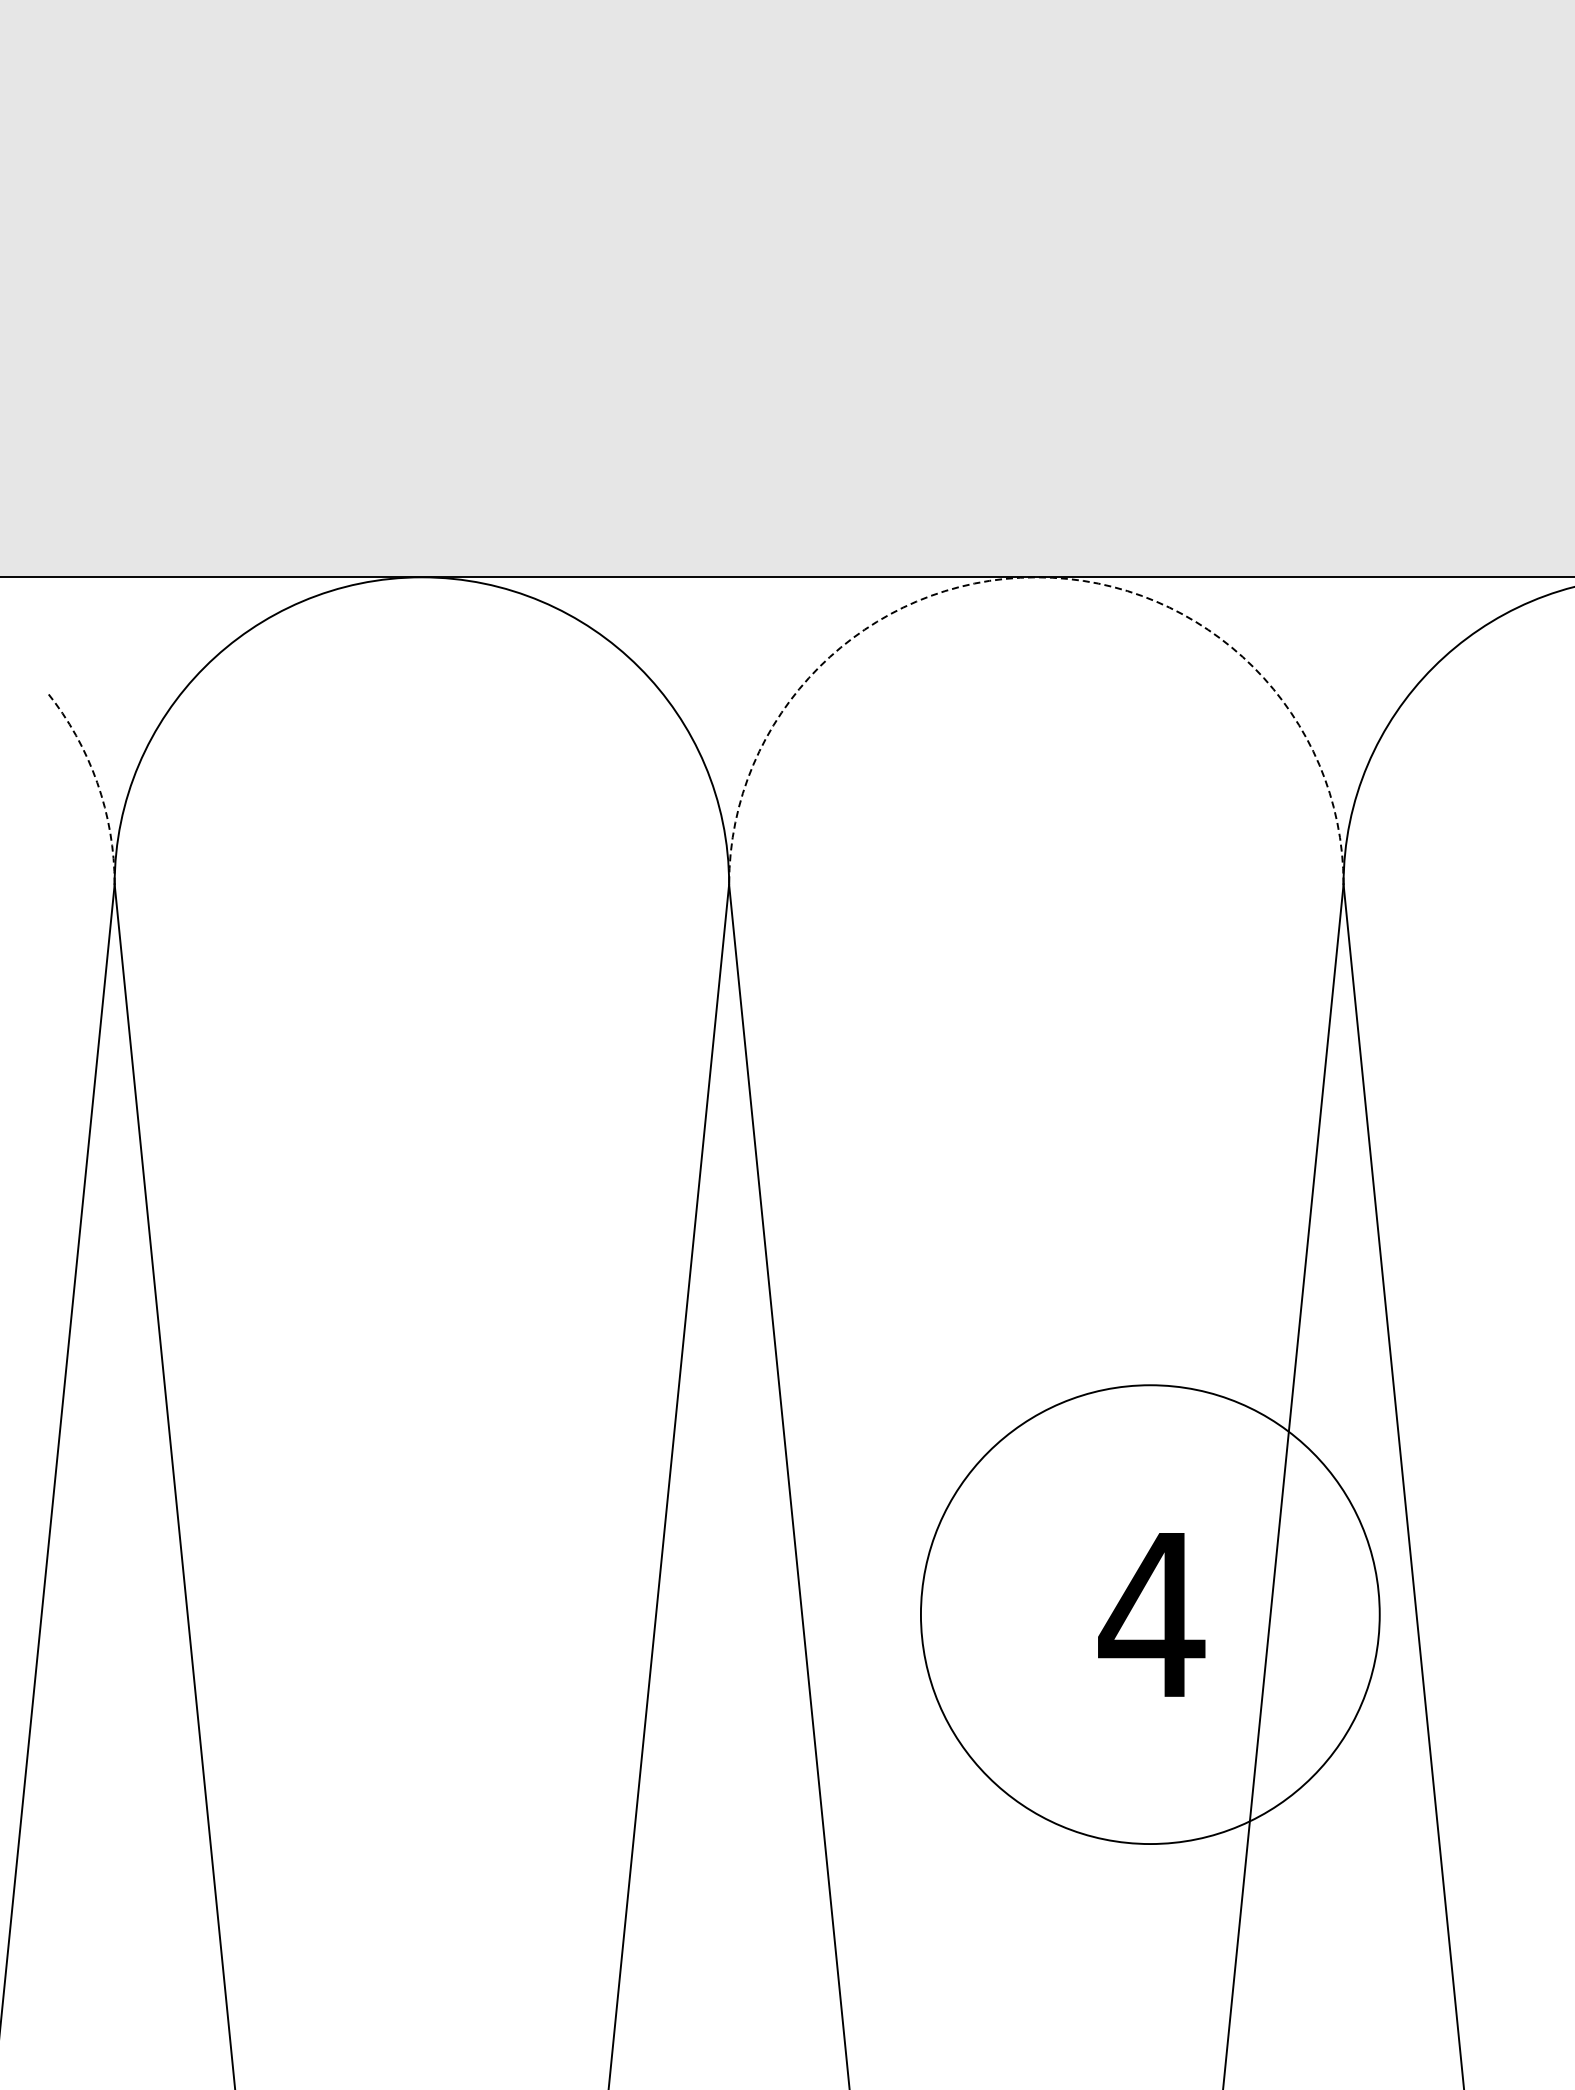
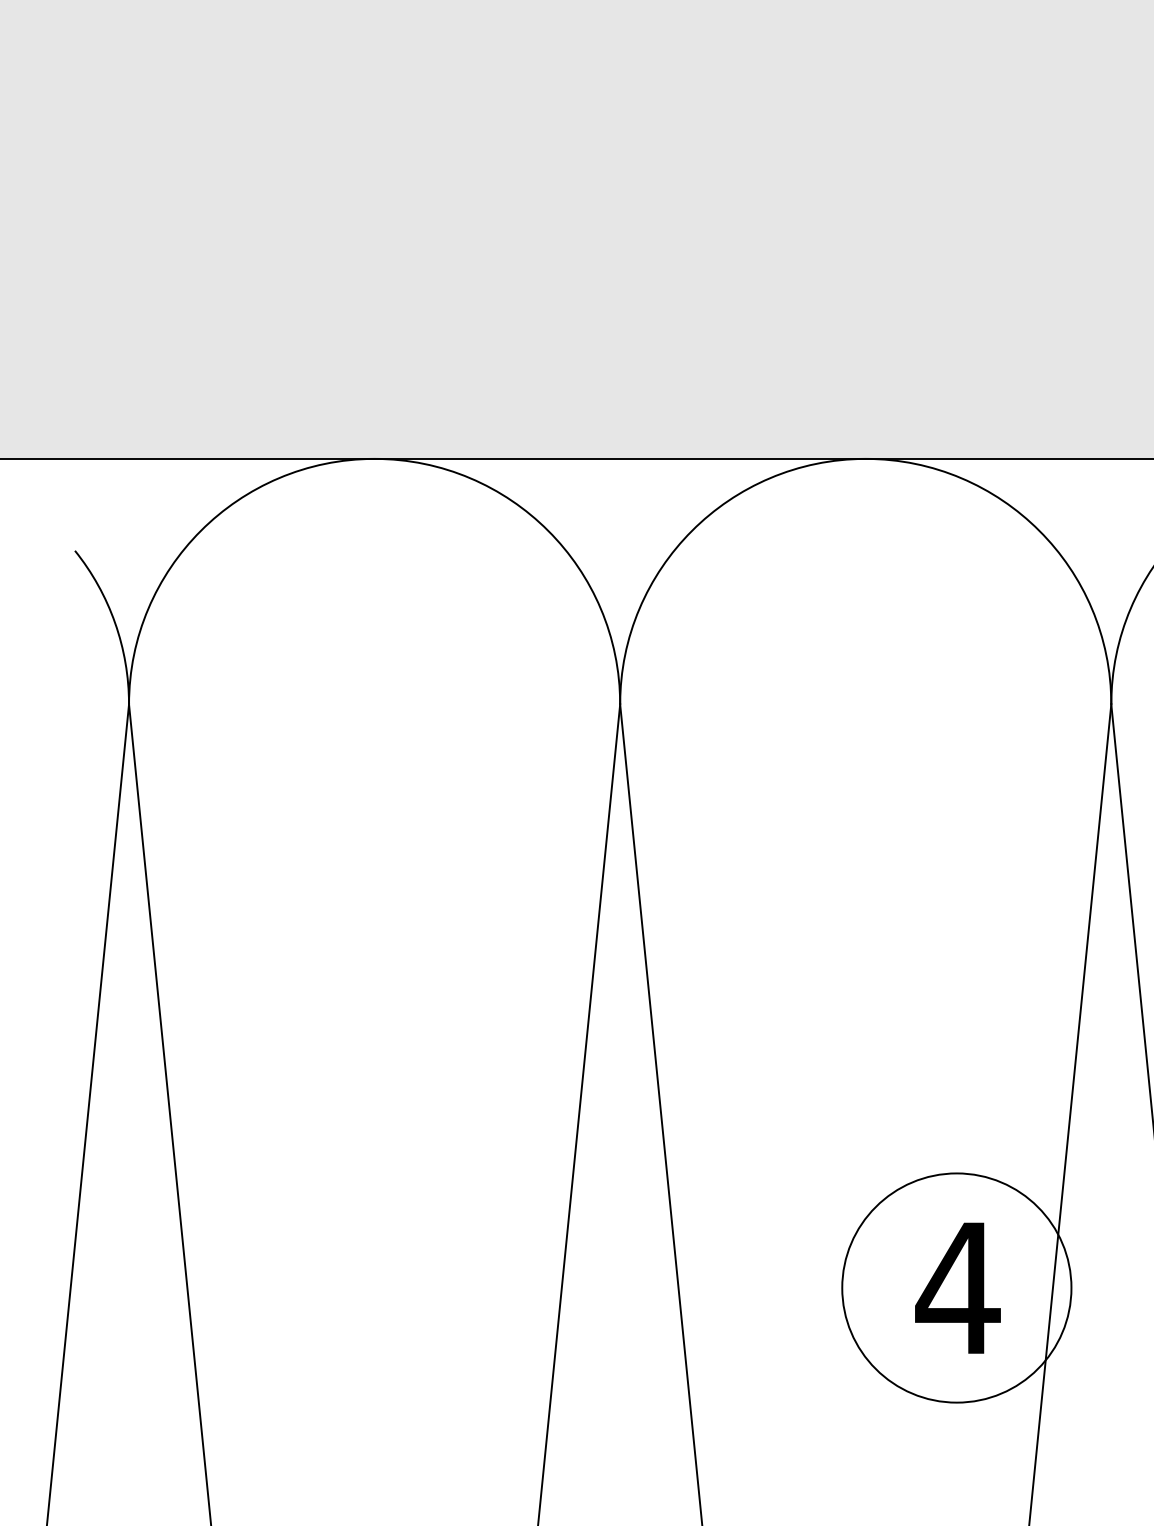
arc: (1036, 577) -> (865, 459), dashed -> solid
arc: (97, 782) -> (115, 622), dashed -> solid
circle: (1149, 1614) -> (956, 1287), size x0.62

